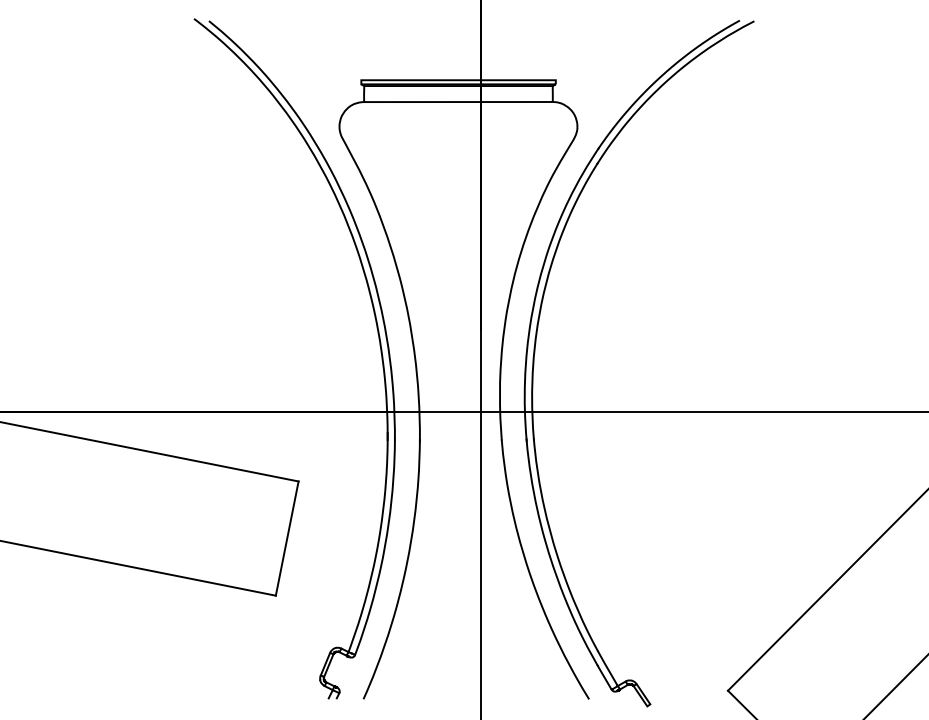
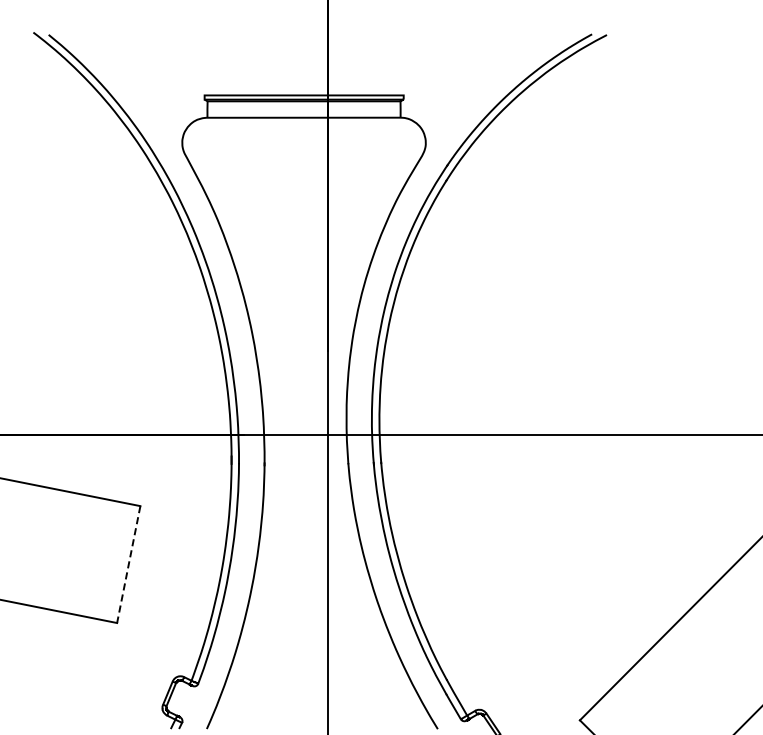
line: (287, 539) -> (129, 565), solid -> dashed

